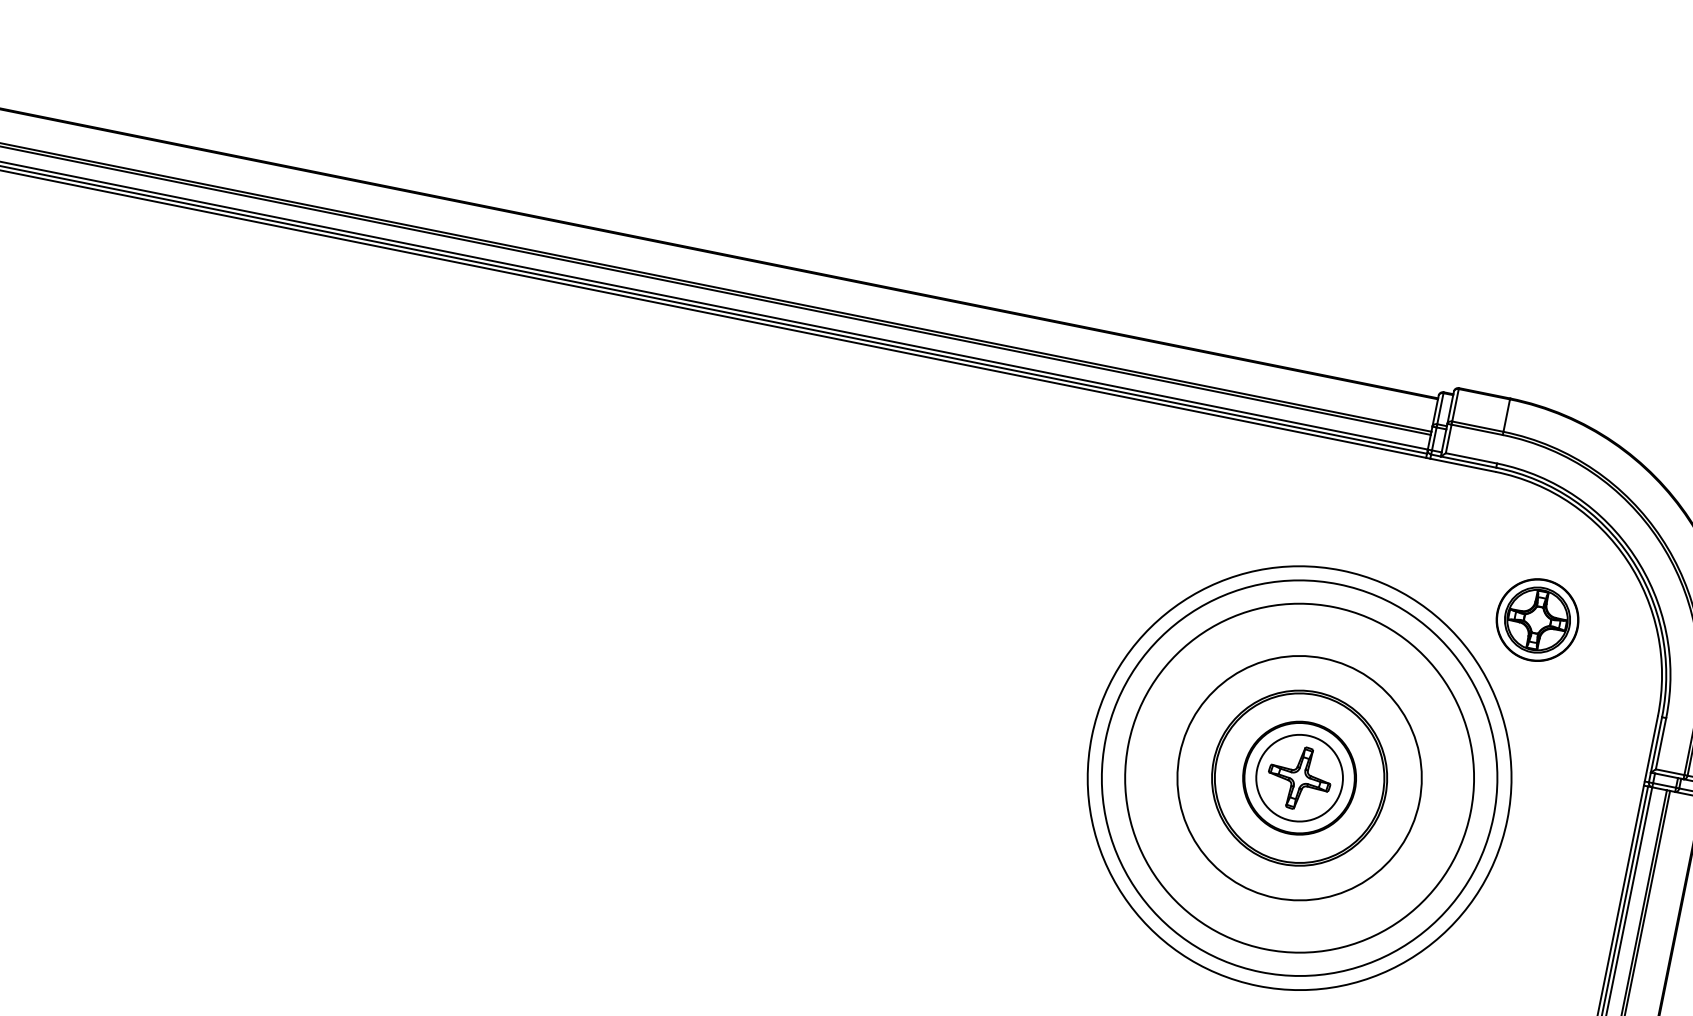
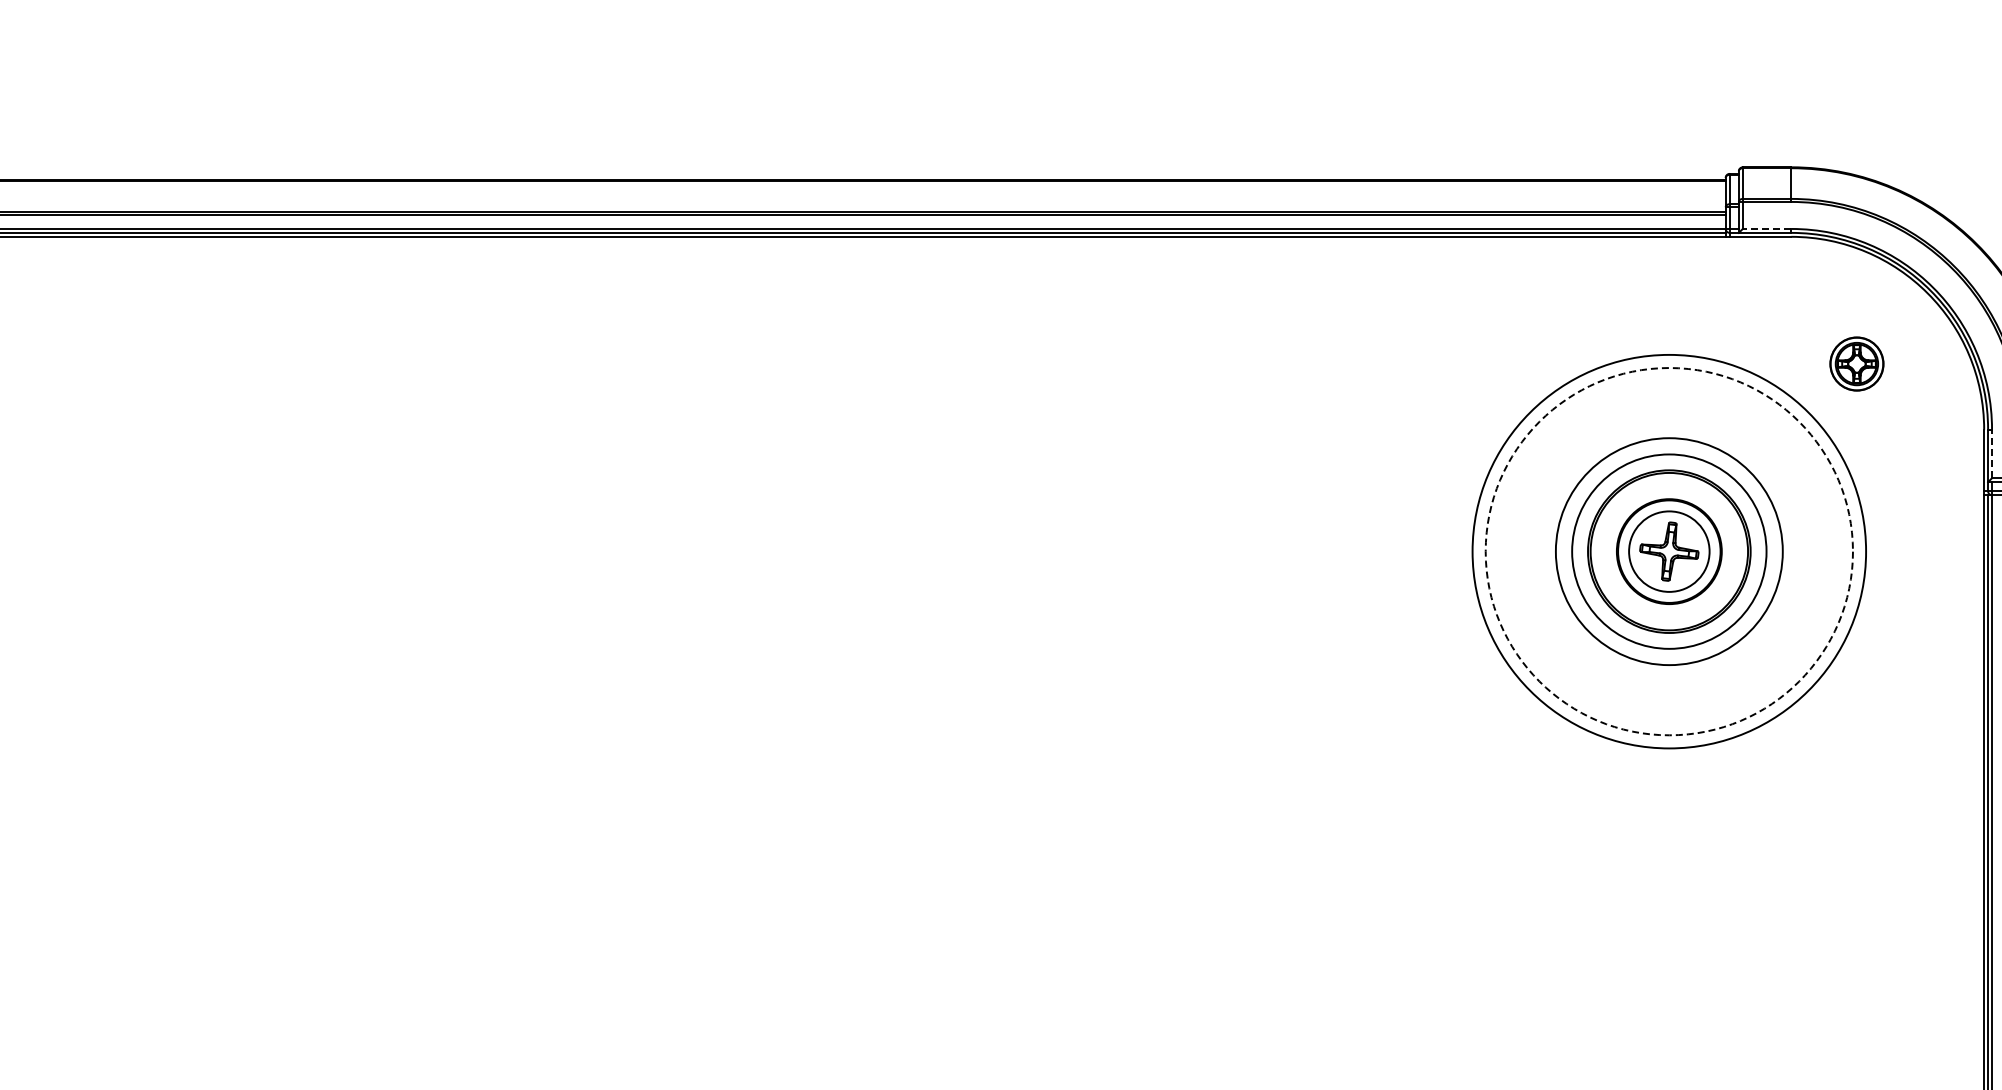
line: (1470, 457) -> (1766, 228), solid -> dashed
part: (1537, 619) -> (1856, 363), size x0.7
line: (1661, 743) -> (1992, 453), solid -> dashed
circle: (1298, 777) -> (1668, 551), solid -> dashed
circle: (1299, 778) -> (1669, 551), size x0.6

